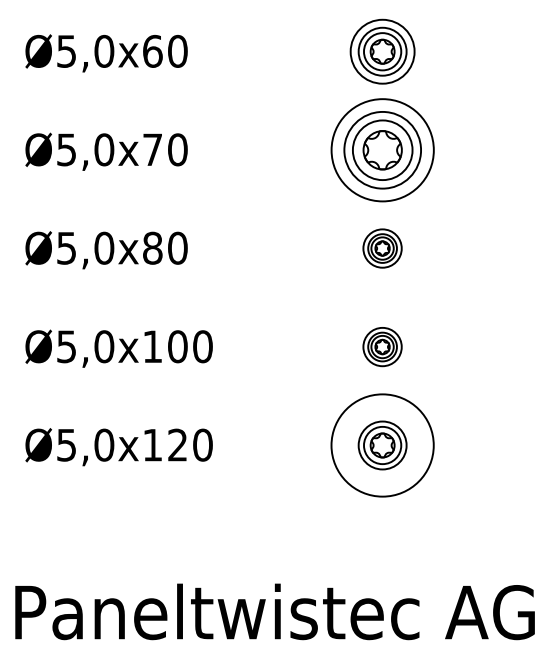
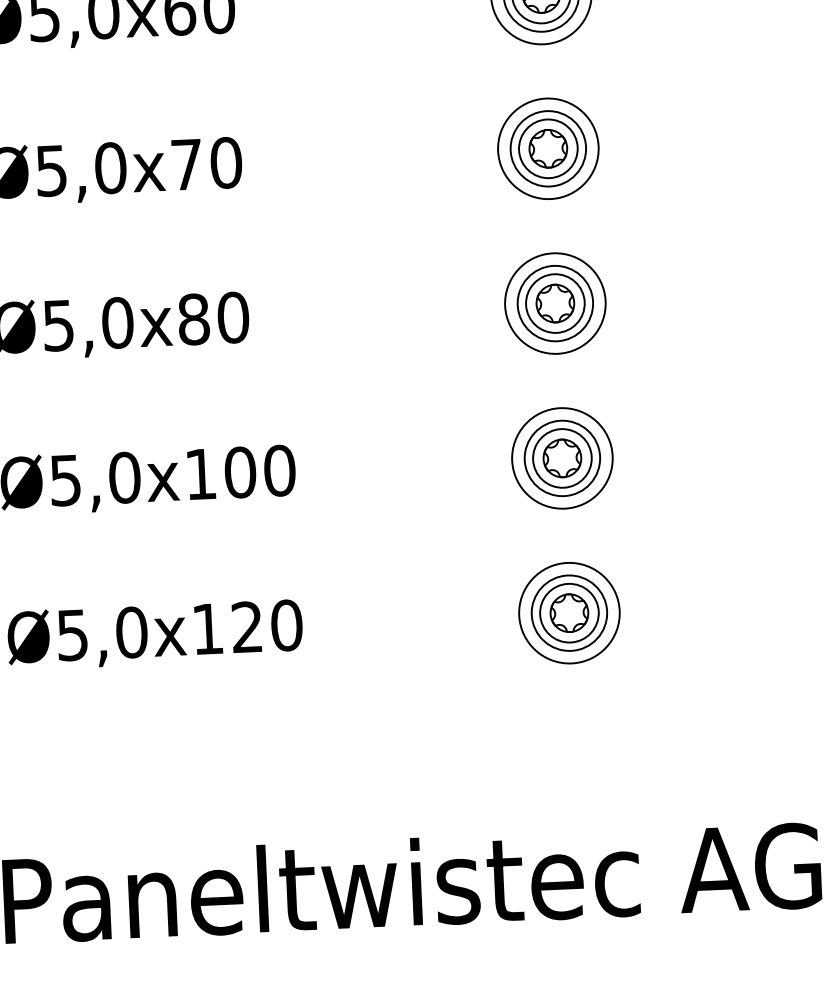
part: (382, 149) -> (548, 147), size x0.62
part: (382, 248) -> (555, 303), size x1.67
part: (382, 346) -> (562, 457), size x1.67
circle: (382, 445) -> (569, 613), size x0.62

